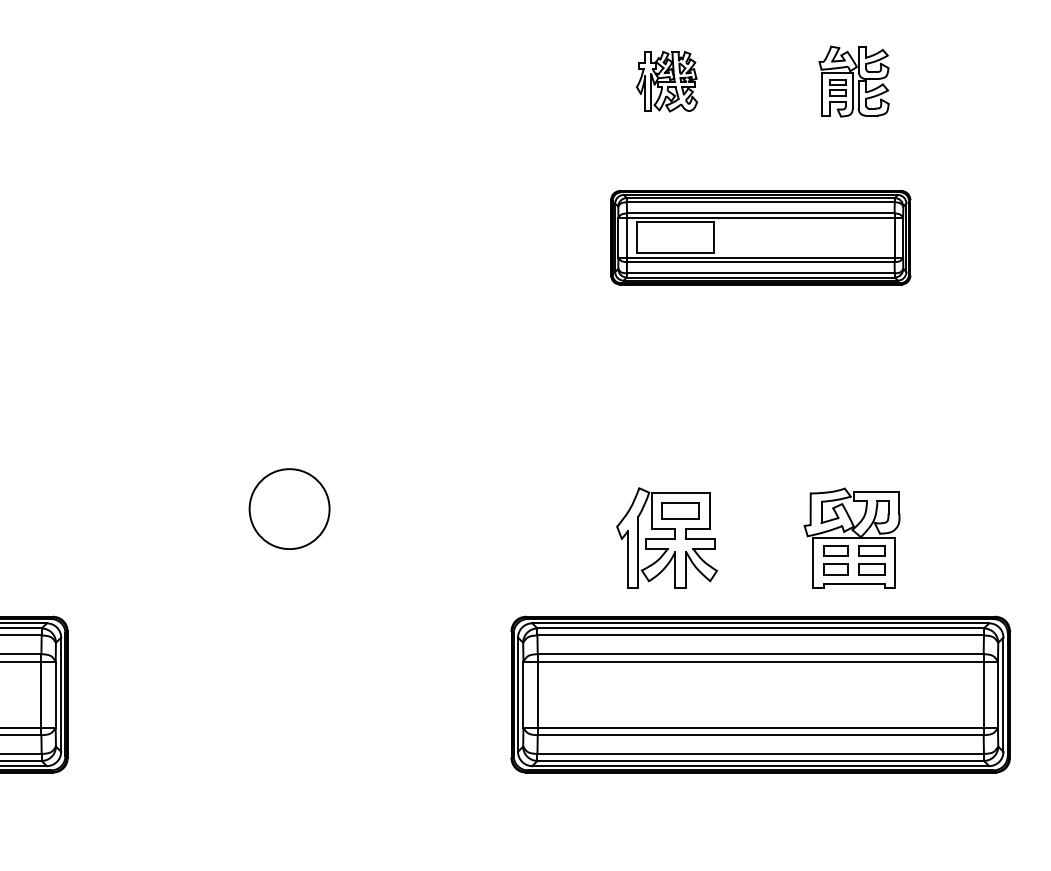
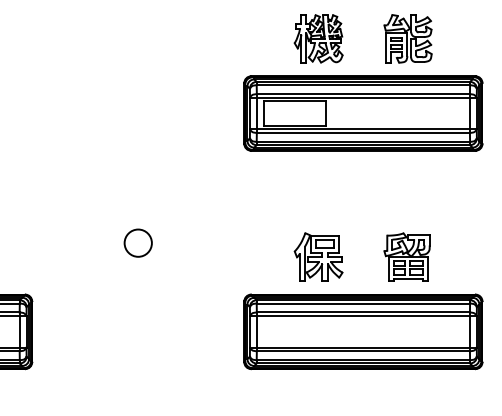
part: (666, 80) -> (318, 38), size x1.67
part: (853, 80) -> (407, 38), size x1.43
part: (760, 237) -> (363, 113), size x1.67
circle: (287, 507) -> (137, 242), size x0.71

